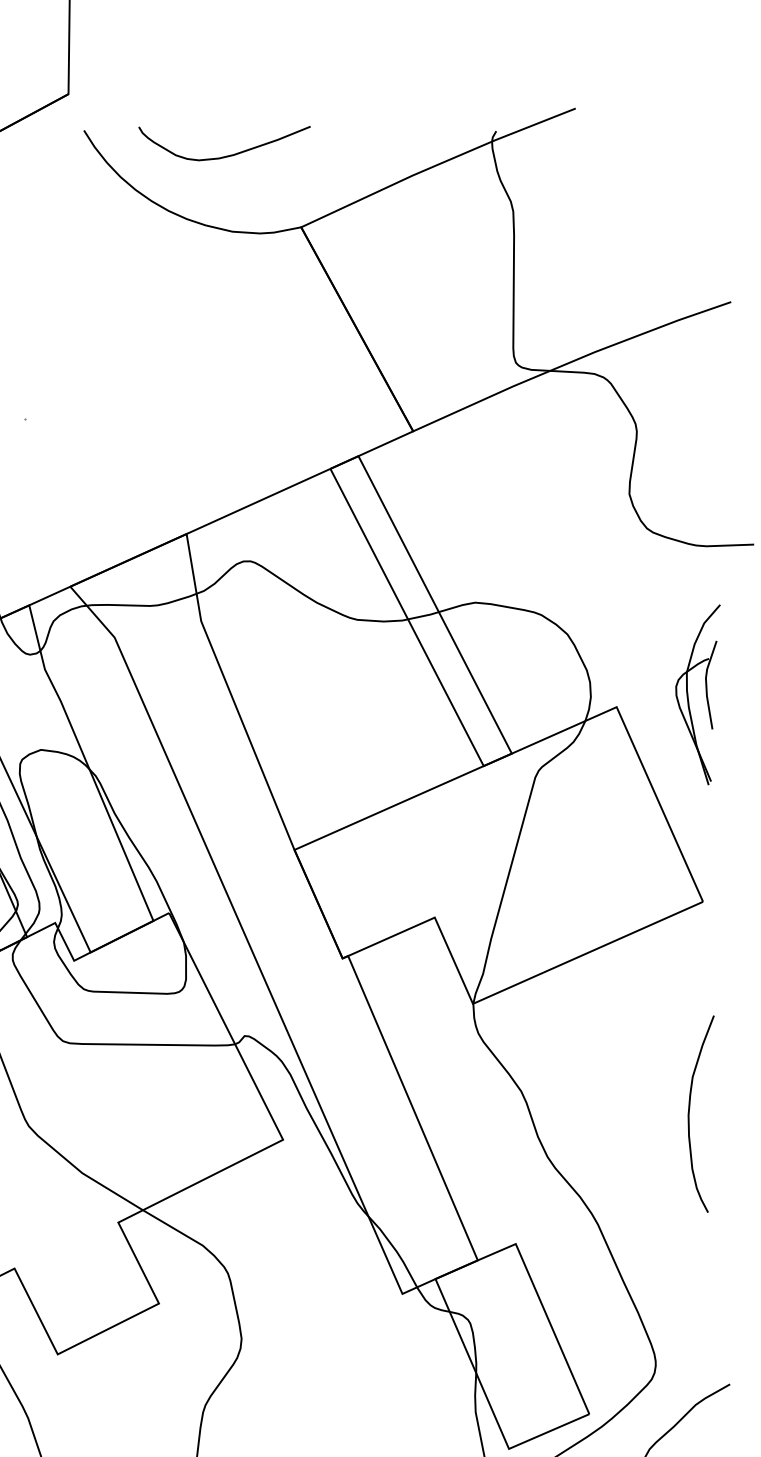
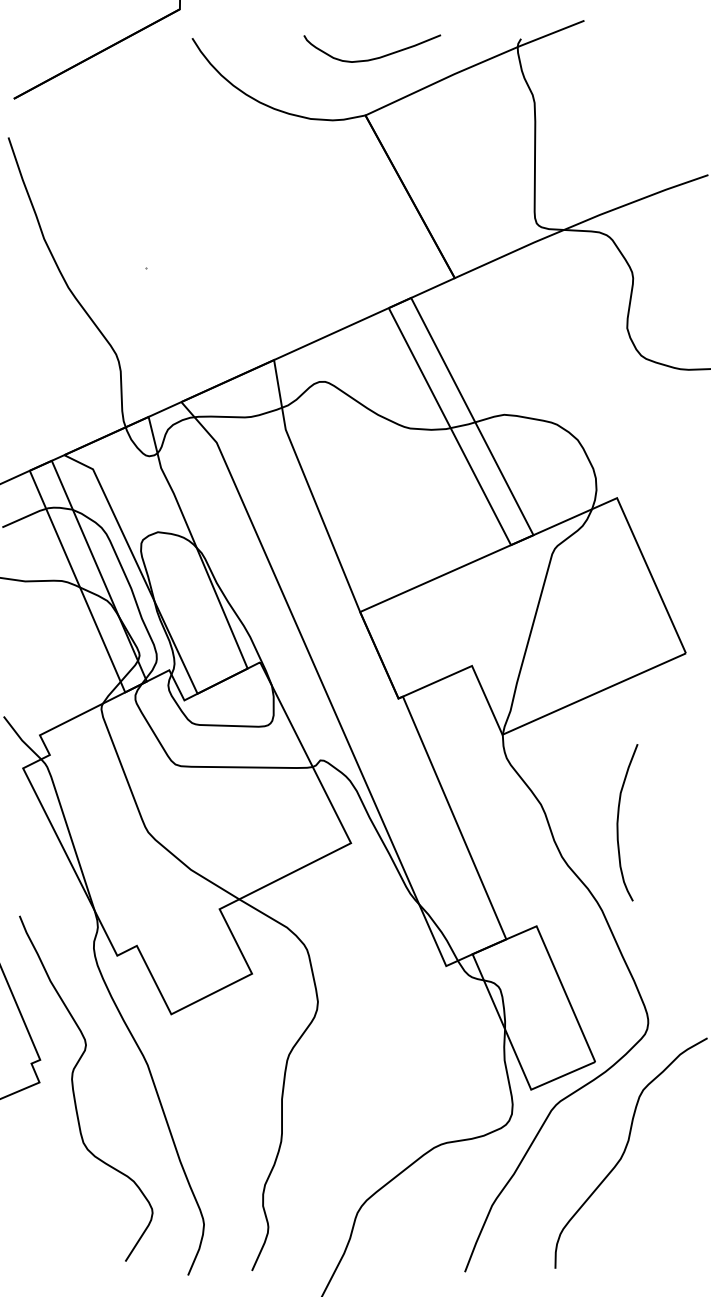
curve: (228, 154) -> (375, 57), moved
part: (688, 695) -> (674, 488), removed
curve: (689, 1113) -> (618, 822), moved

